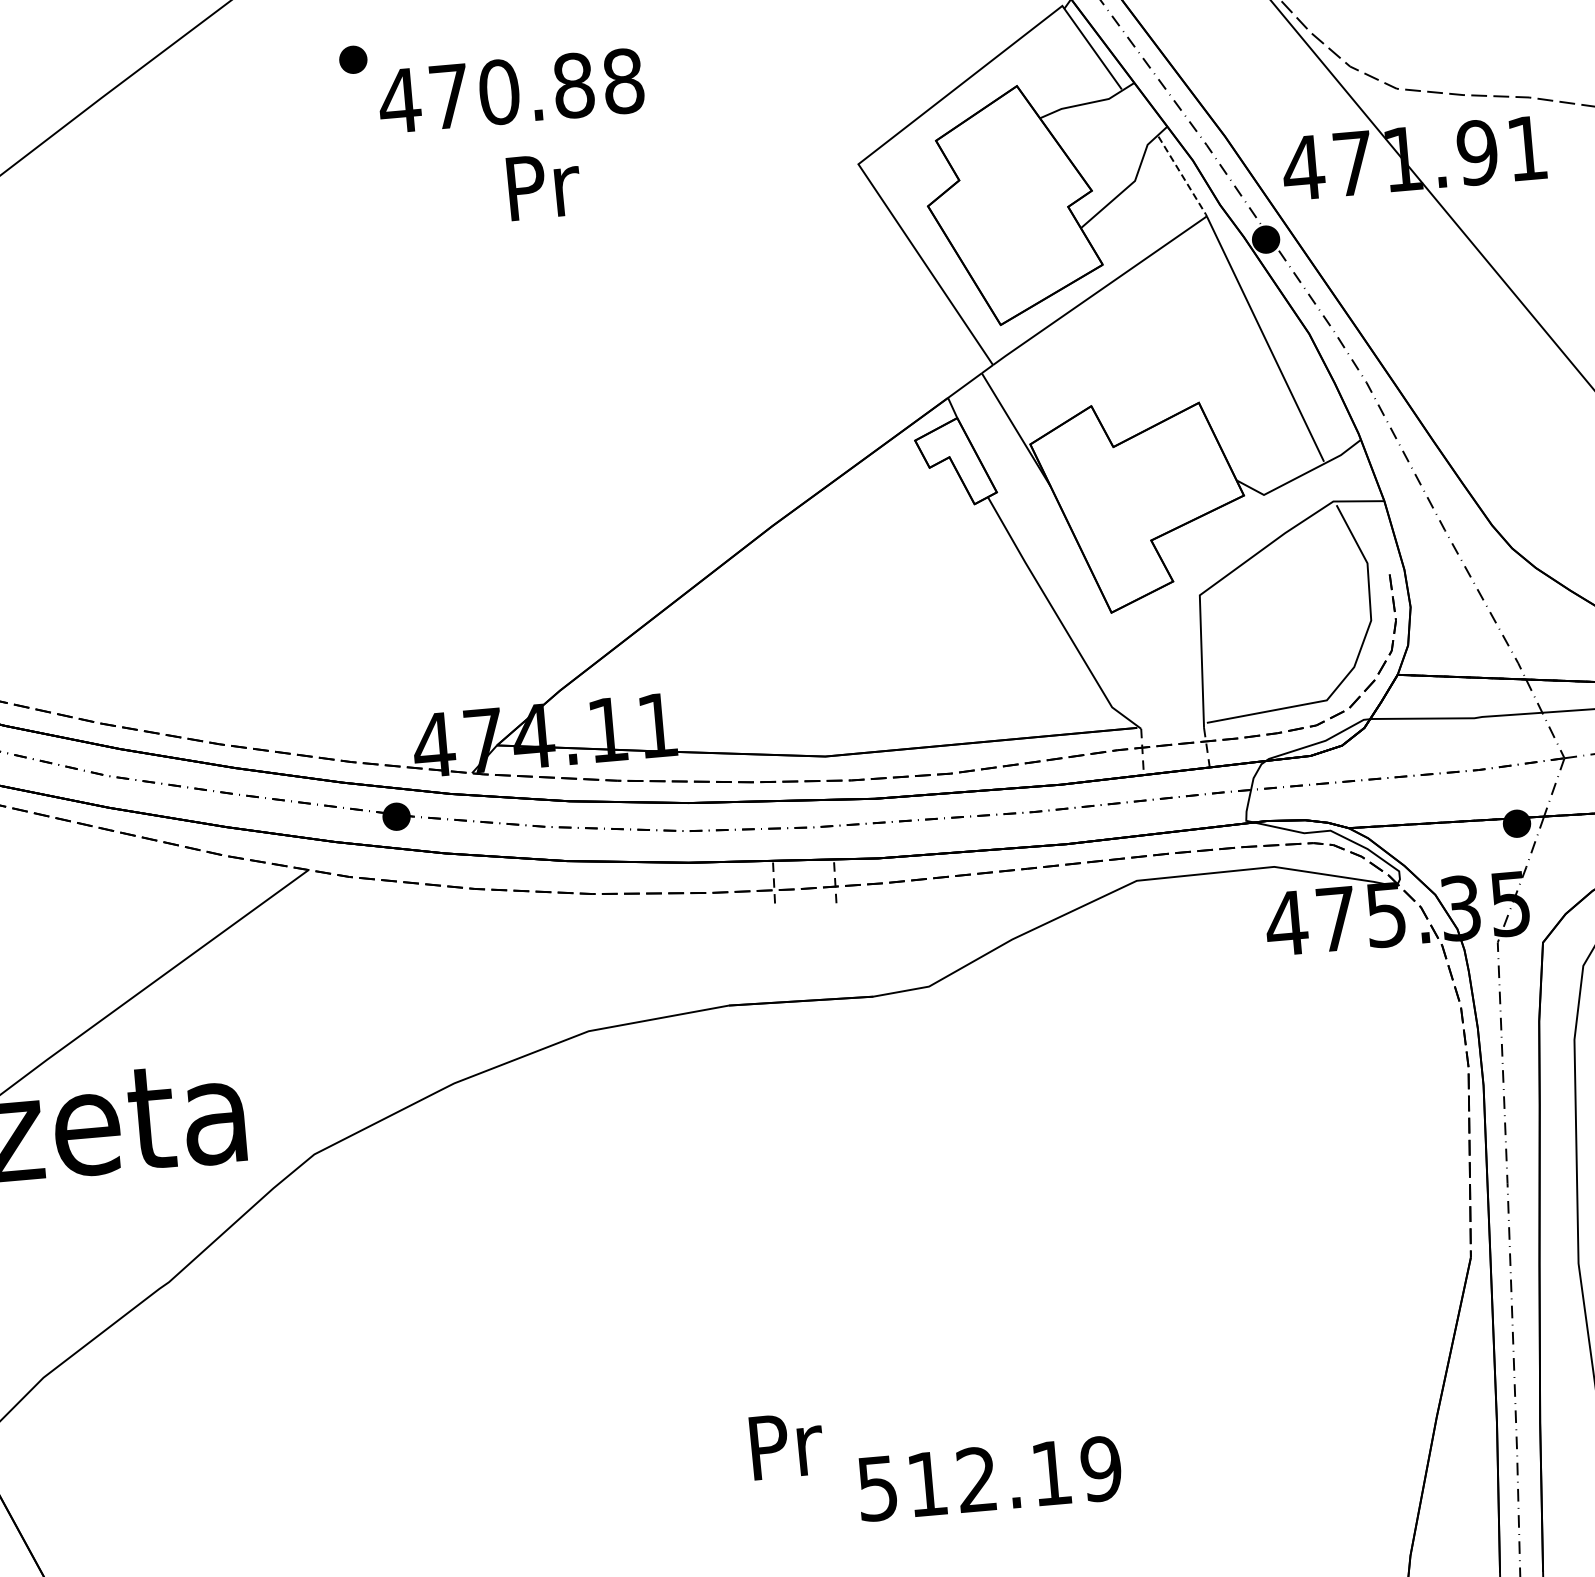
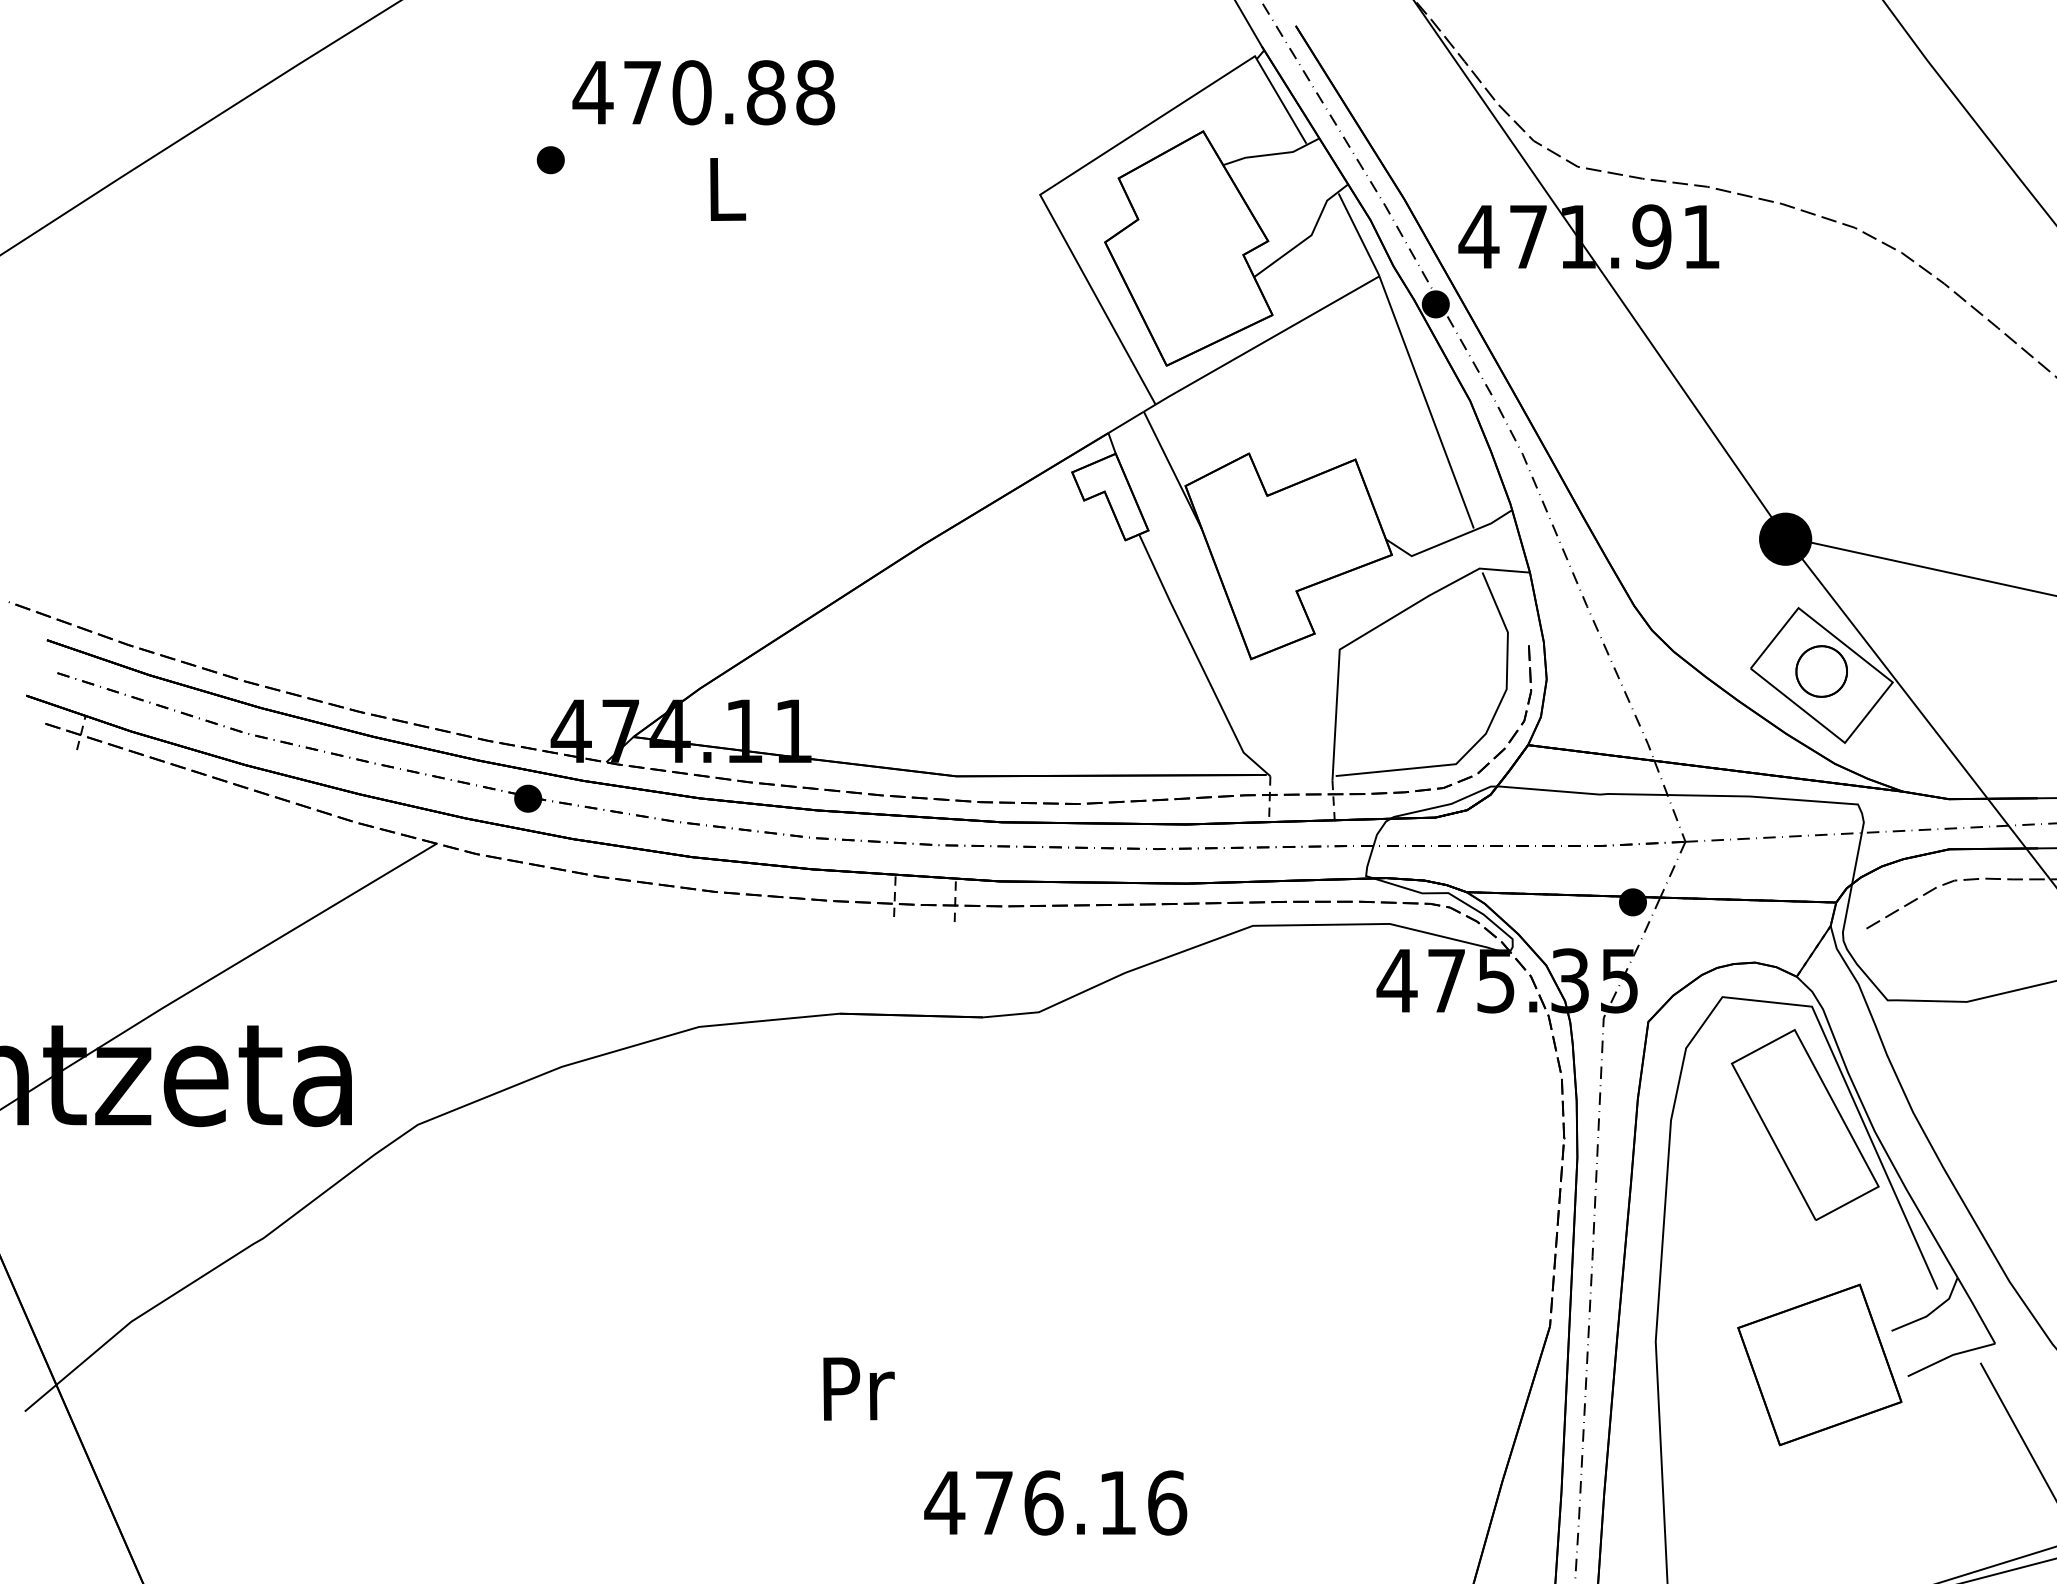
part: (353, 60) -> (550, 160), moved
line: (1183, 177) -> (1359, 235), dashed -> solid
text: (543, 186) -> (727, 189), Pr -> L
text: (786, 1445) -> (858, 1388), moved
text: (988, 1478) -> (1055, 1502), 512.19 -> 476.16

